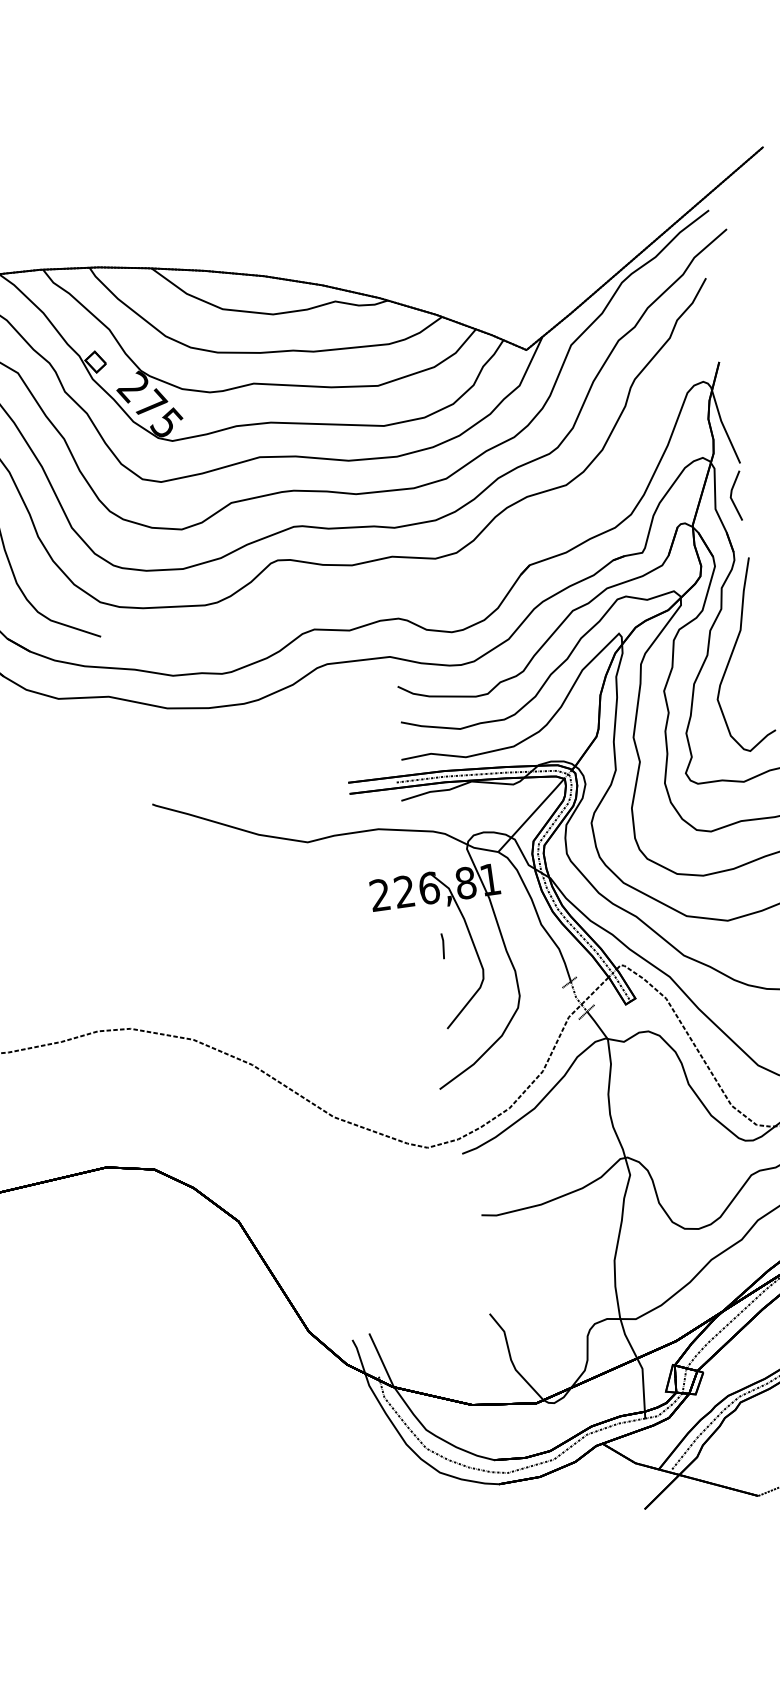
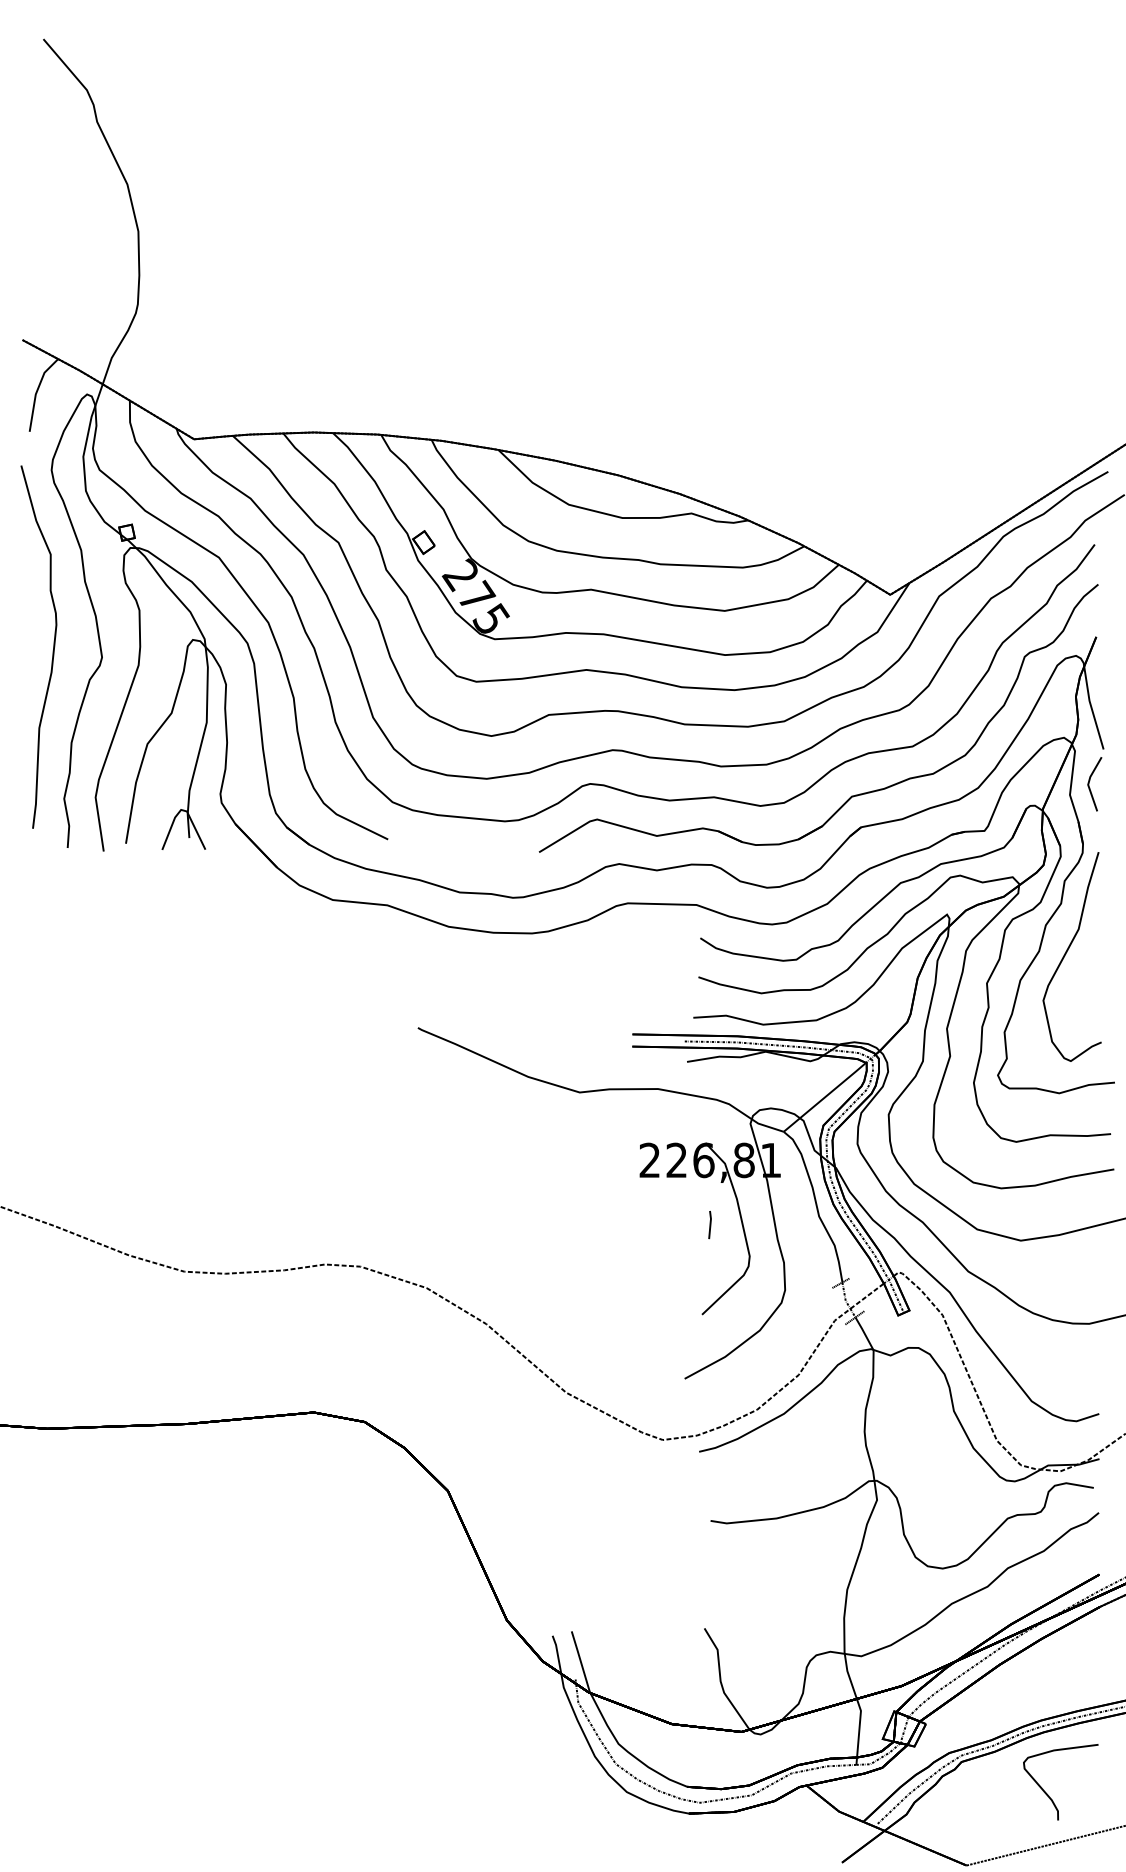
part: (516, 537) -> (851, 795), added

